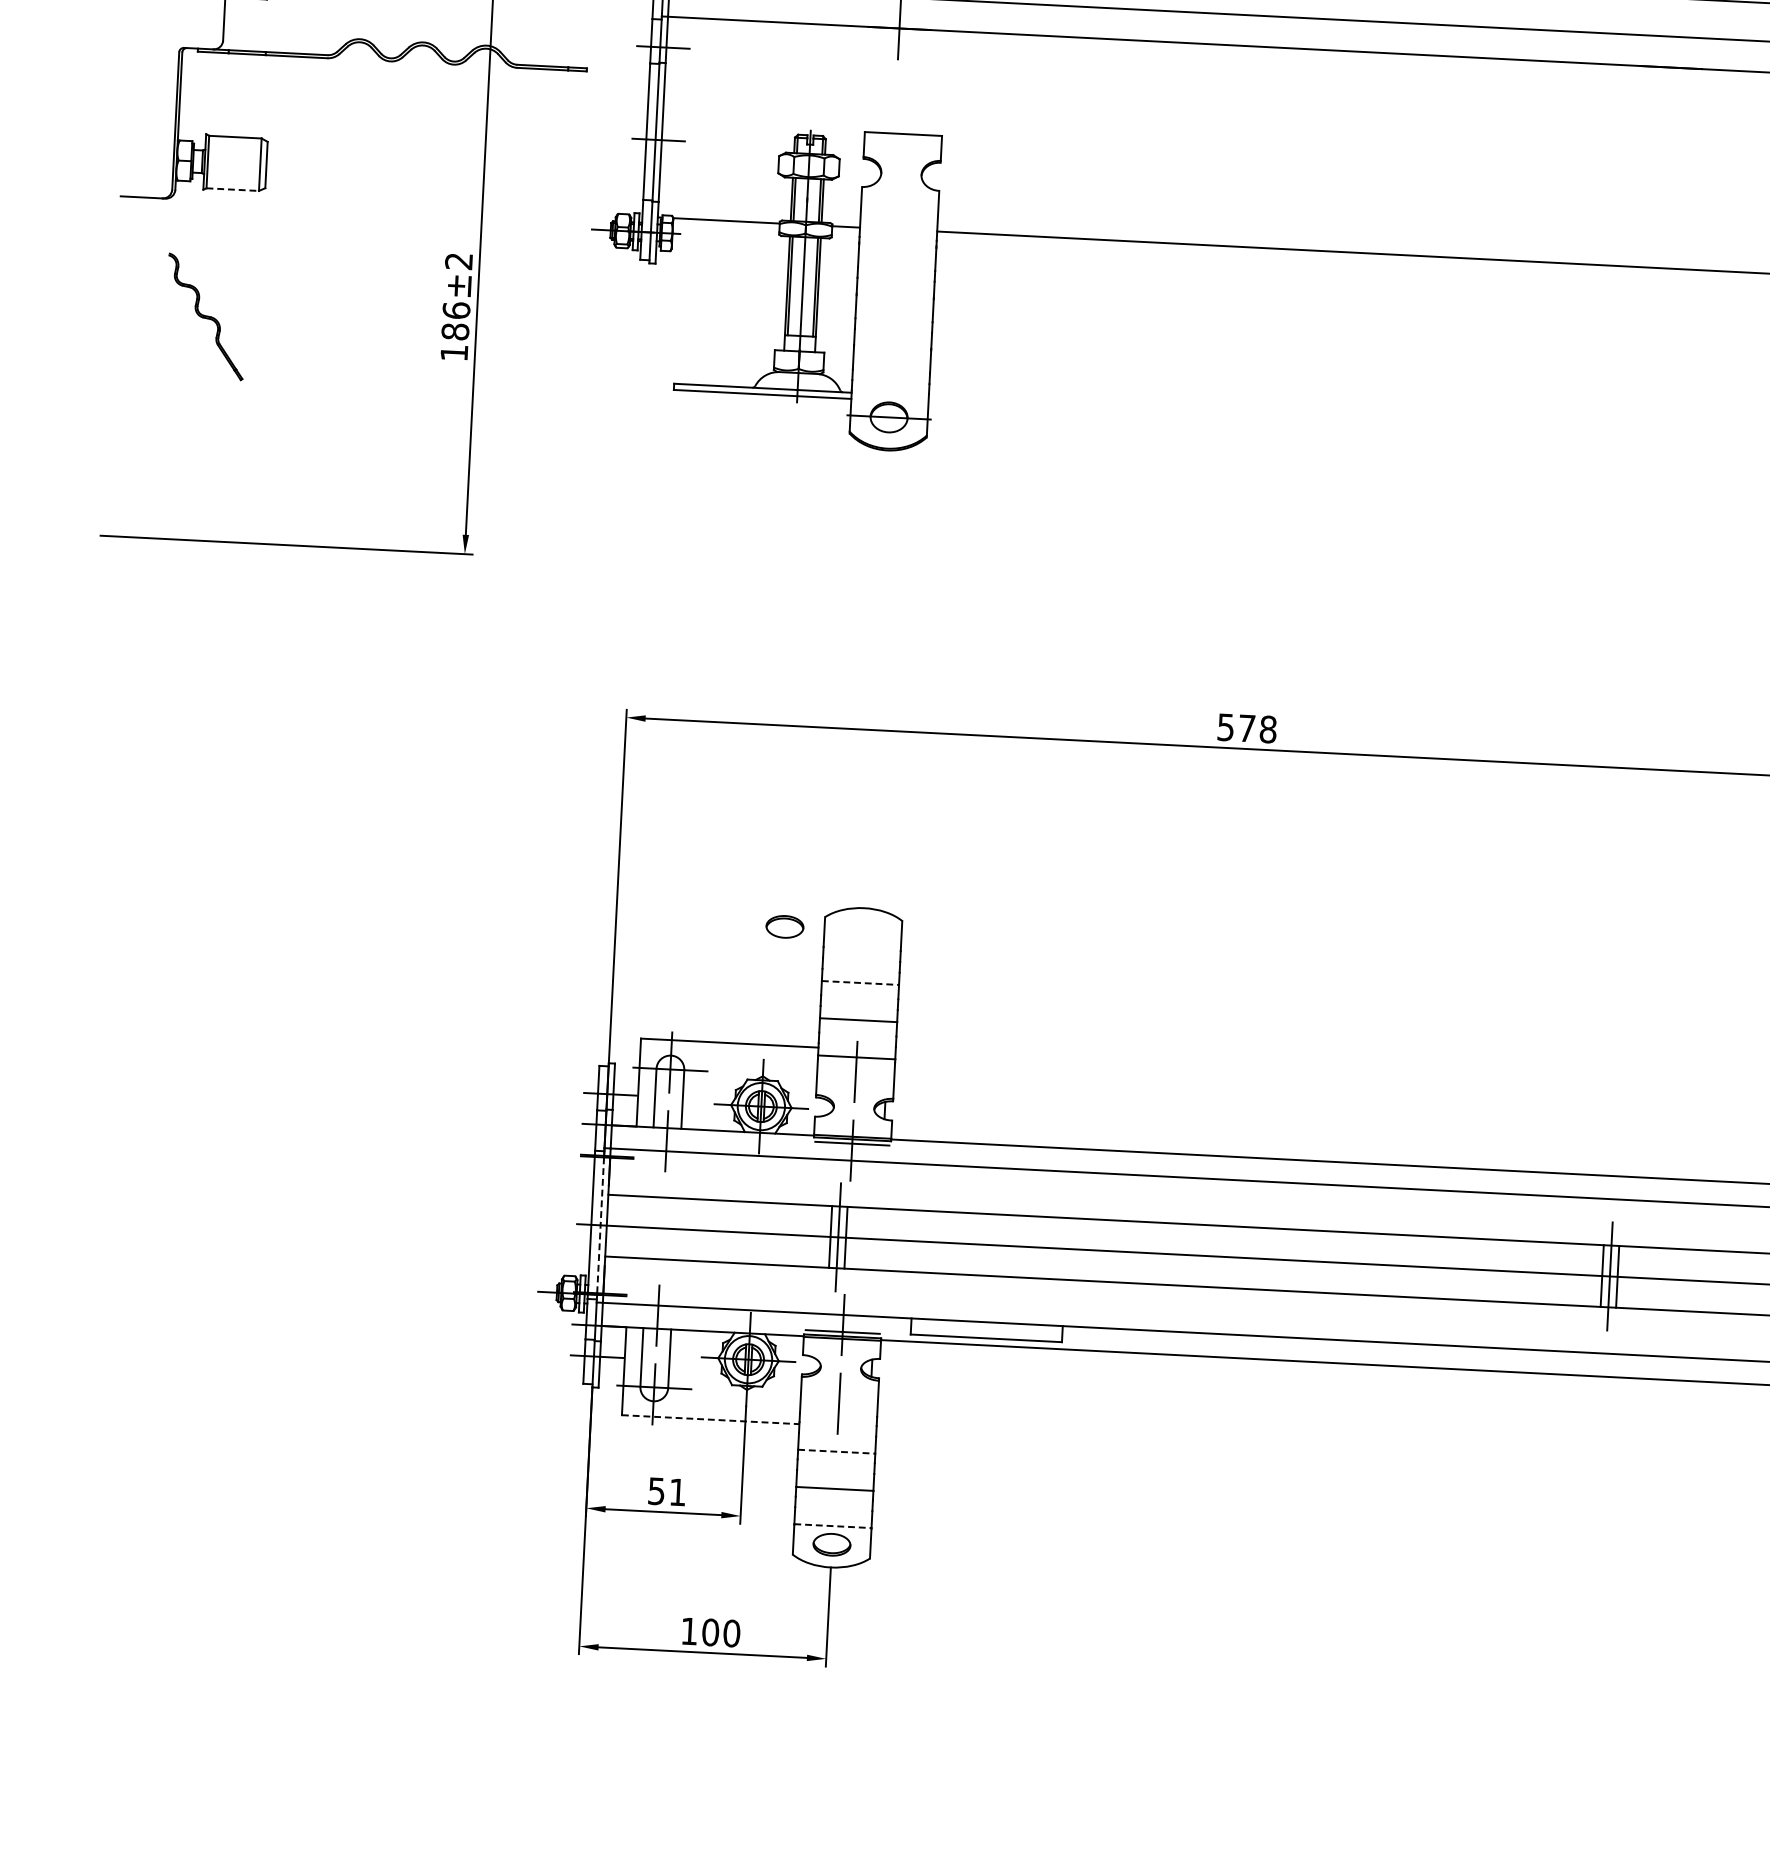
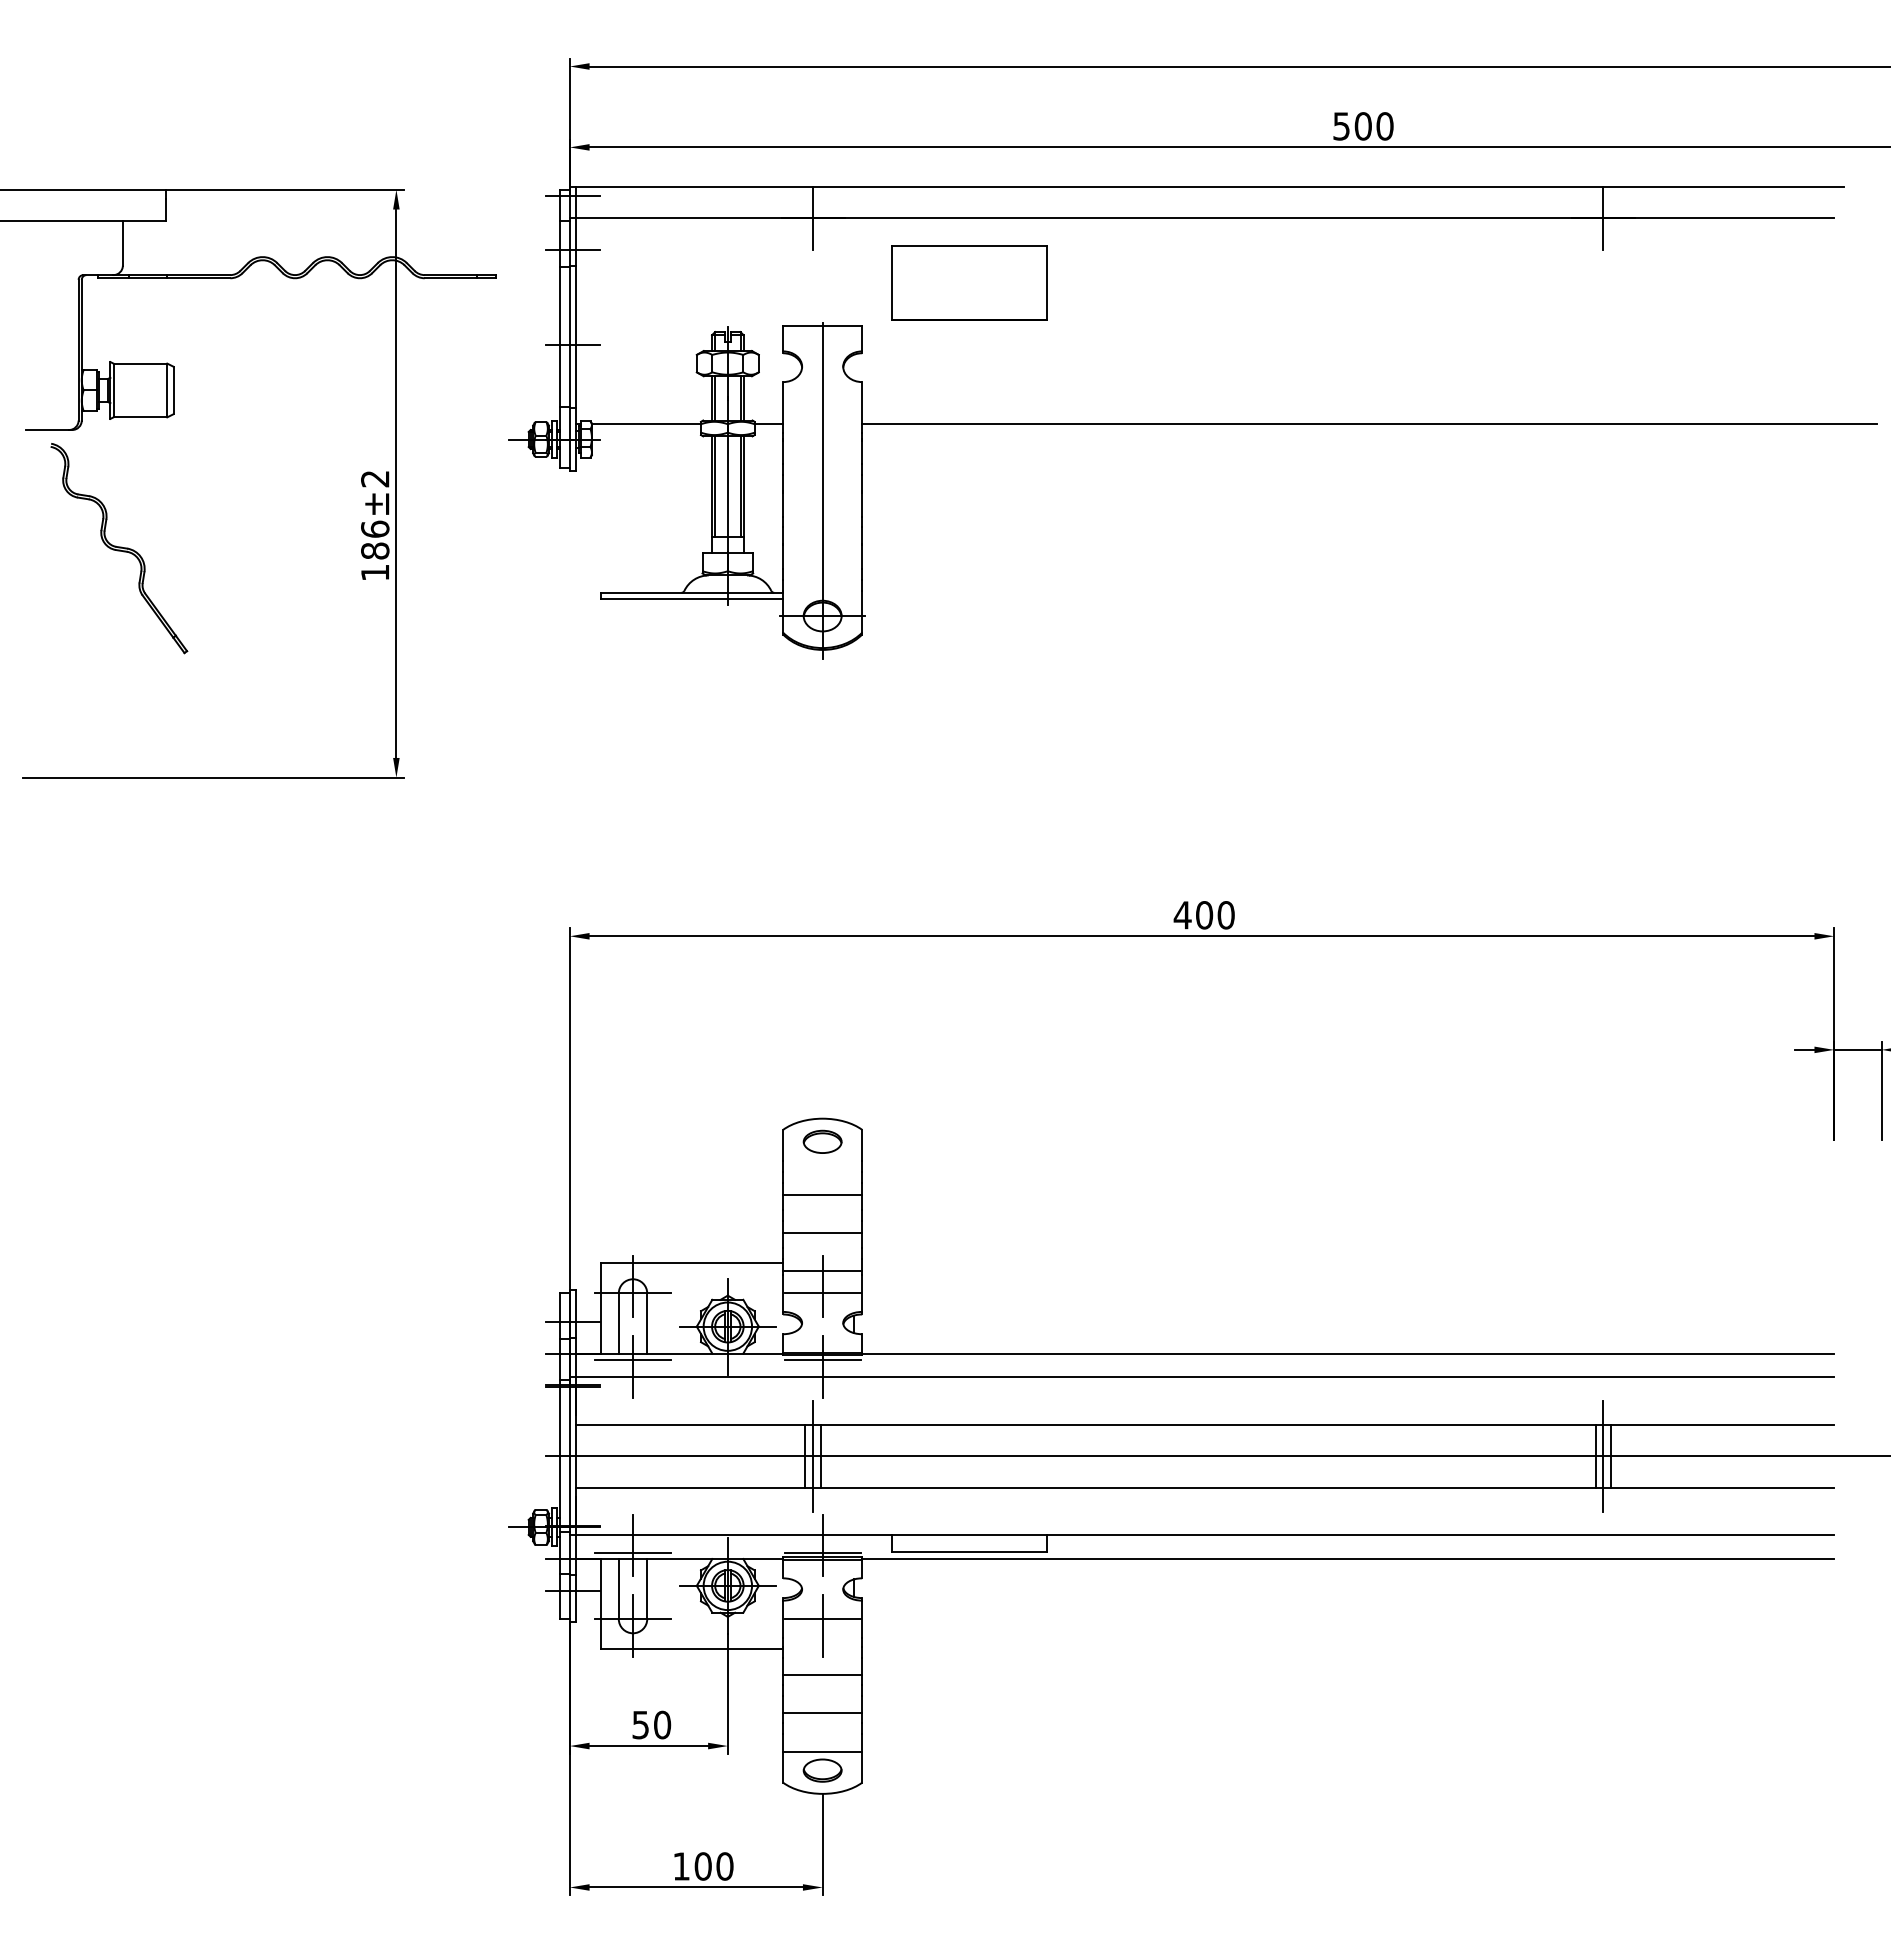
line: (1671, 66) -> (1603, 217), added
part: (1048, 98) -> (969, 282), added
line: (232, 189) -> (140, 417), dashed -> solid
line: (895, 294) -> (822, 490), added
part: (205, 316) -> (119, 548), size x1.67
text: (1246, 728) -> (1203, 915), 578 -> 400
part: (784, 926) -> (822, 1141), moved
line: (860, 983) -> (822, 1195), dashed -> solid
line: (855, 1078) -> (822, 1293), added
line: (666, 1133) -> (632, 1359), added
line: (600, 1225) -> (569, 1456), dashed -> solid
line: (657, 1322) -> (632, 1552), added
line: (839, 1397) -> (822, 1619), added
line: (710, 1420) -> (692, 1649), dashed -> solid
line: (836, 1451) -> (822, 1675), dashed -> solid
text: (677, 1491) -> (662, 1724), 51 -> 50
line: (832, 1526) -> (822, 1751), dashed -> solid

